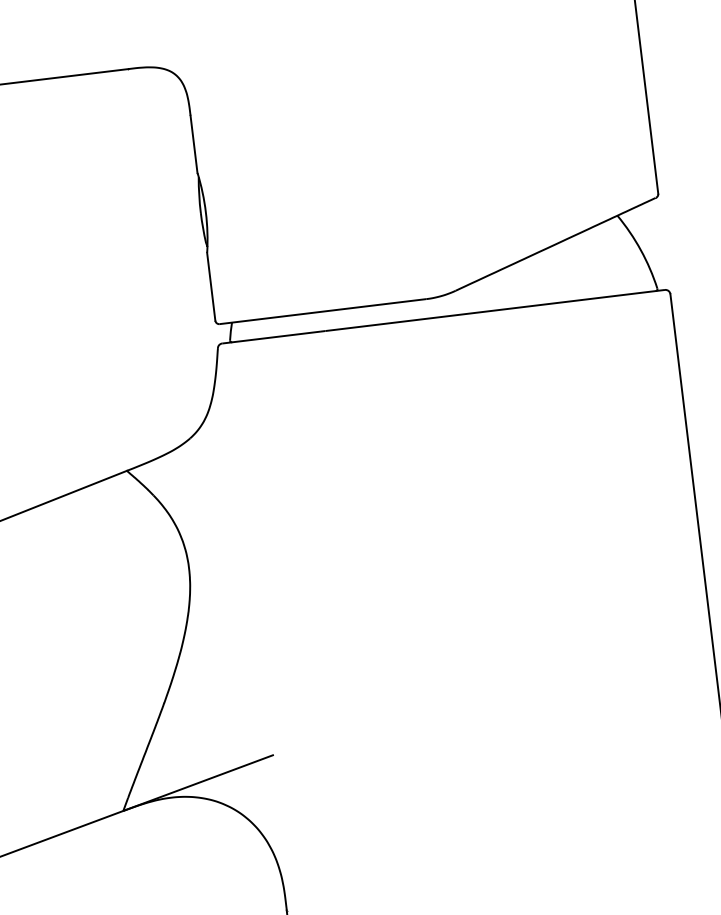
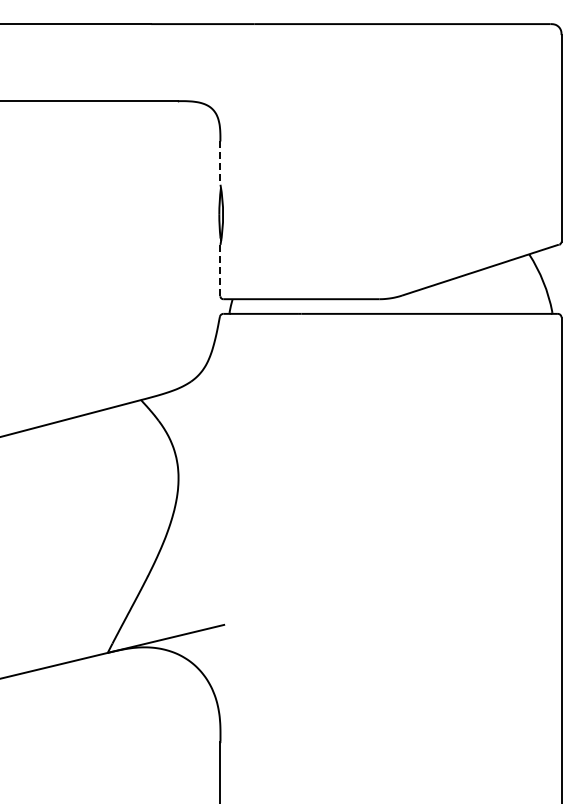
line: (194, 144) -> (220, 163), solid -> dashed
line: (211, 286) -> (220, 270), solid -> dashed

